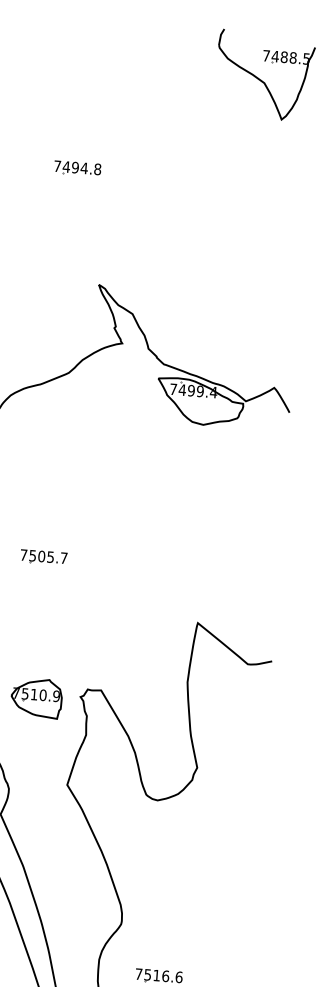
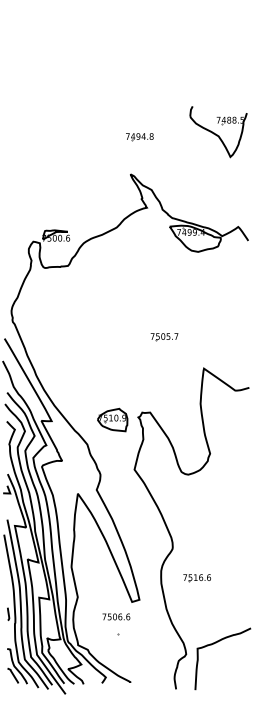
part: (264, 76) -> (218, 132), moved
part: (77, 169) -> (139, 137), moved
part: (43, 558) -> (164, 337), moved

